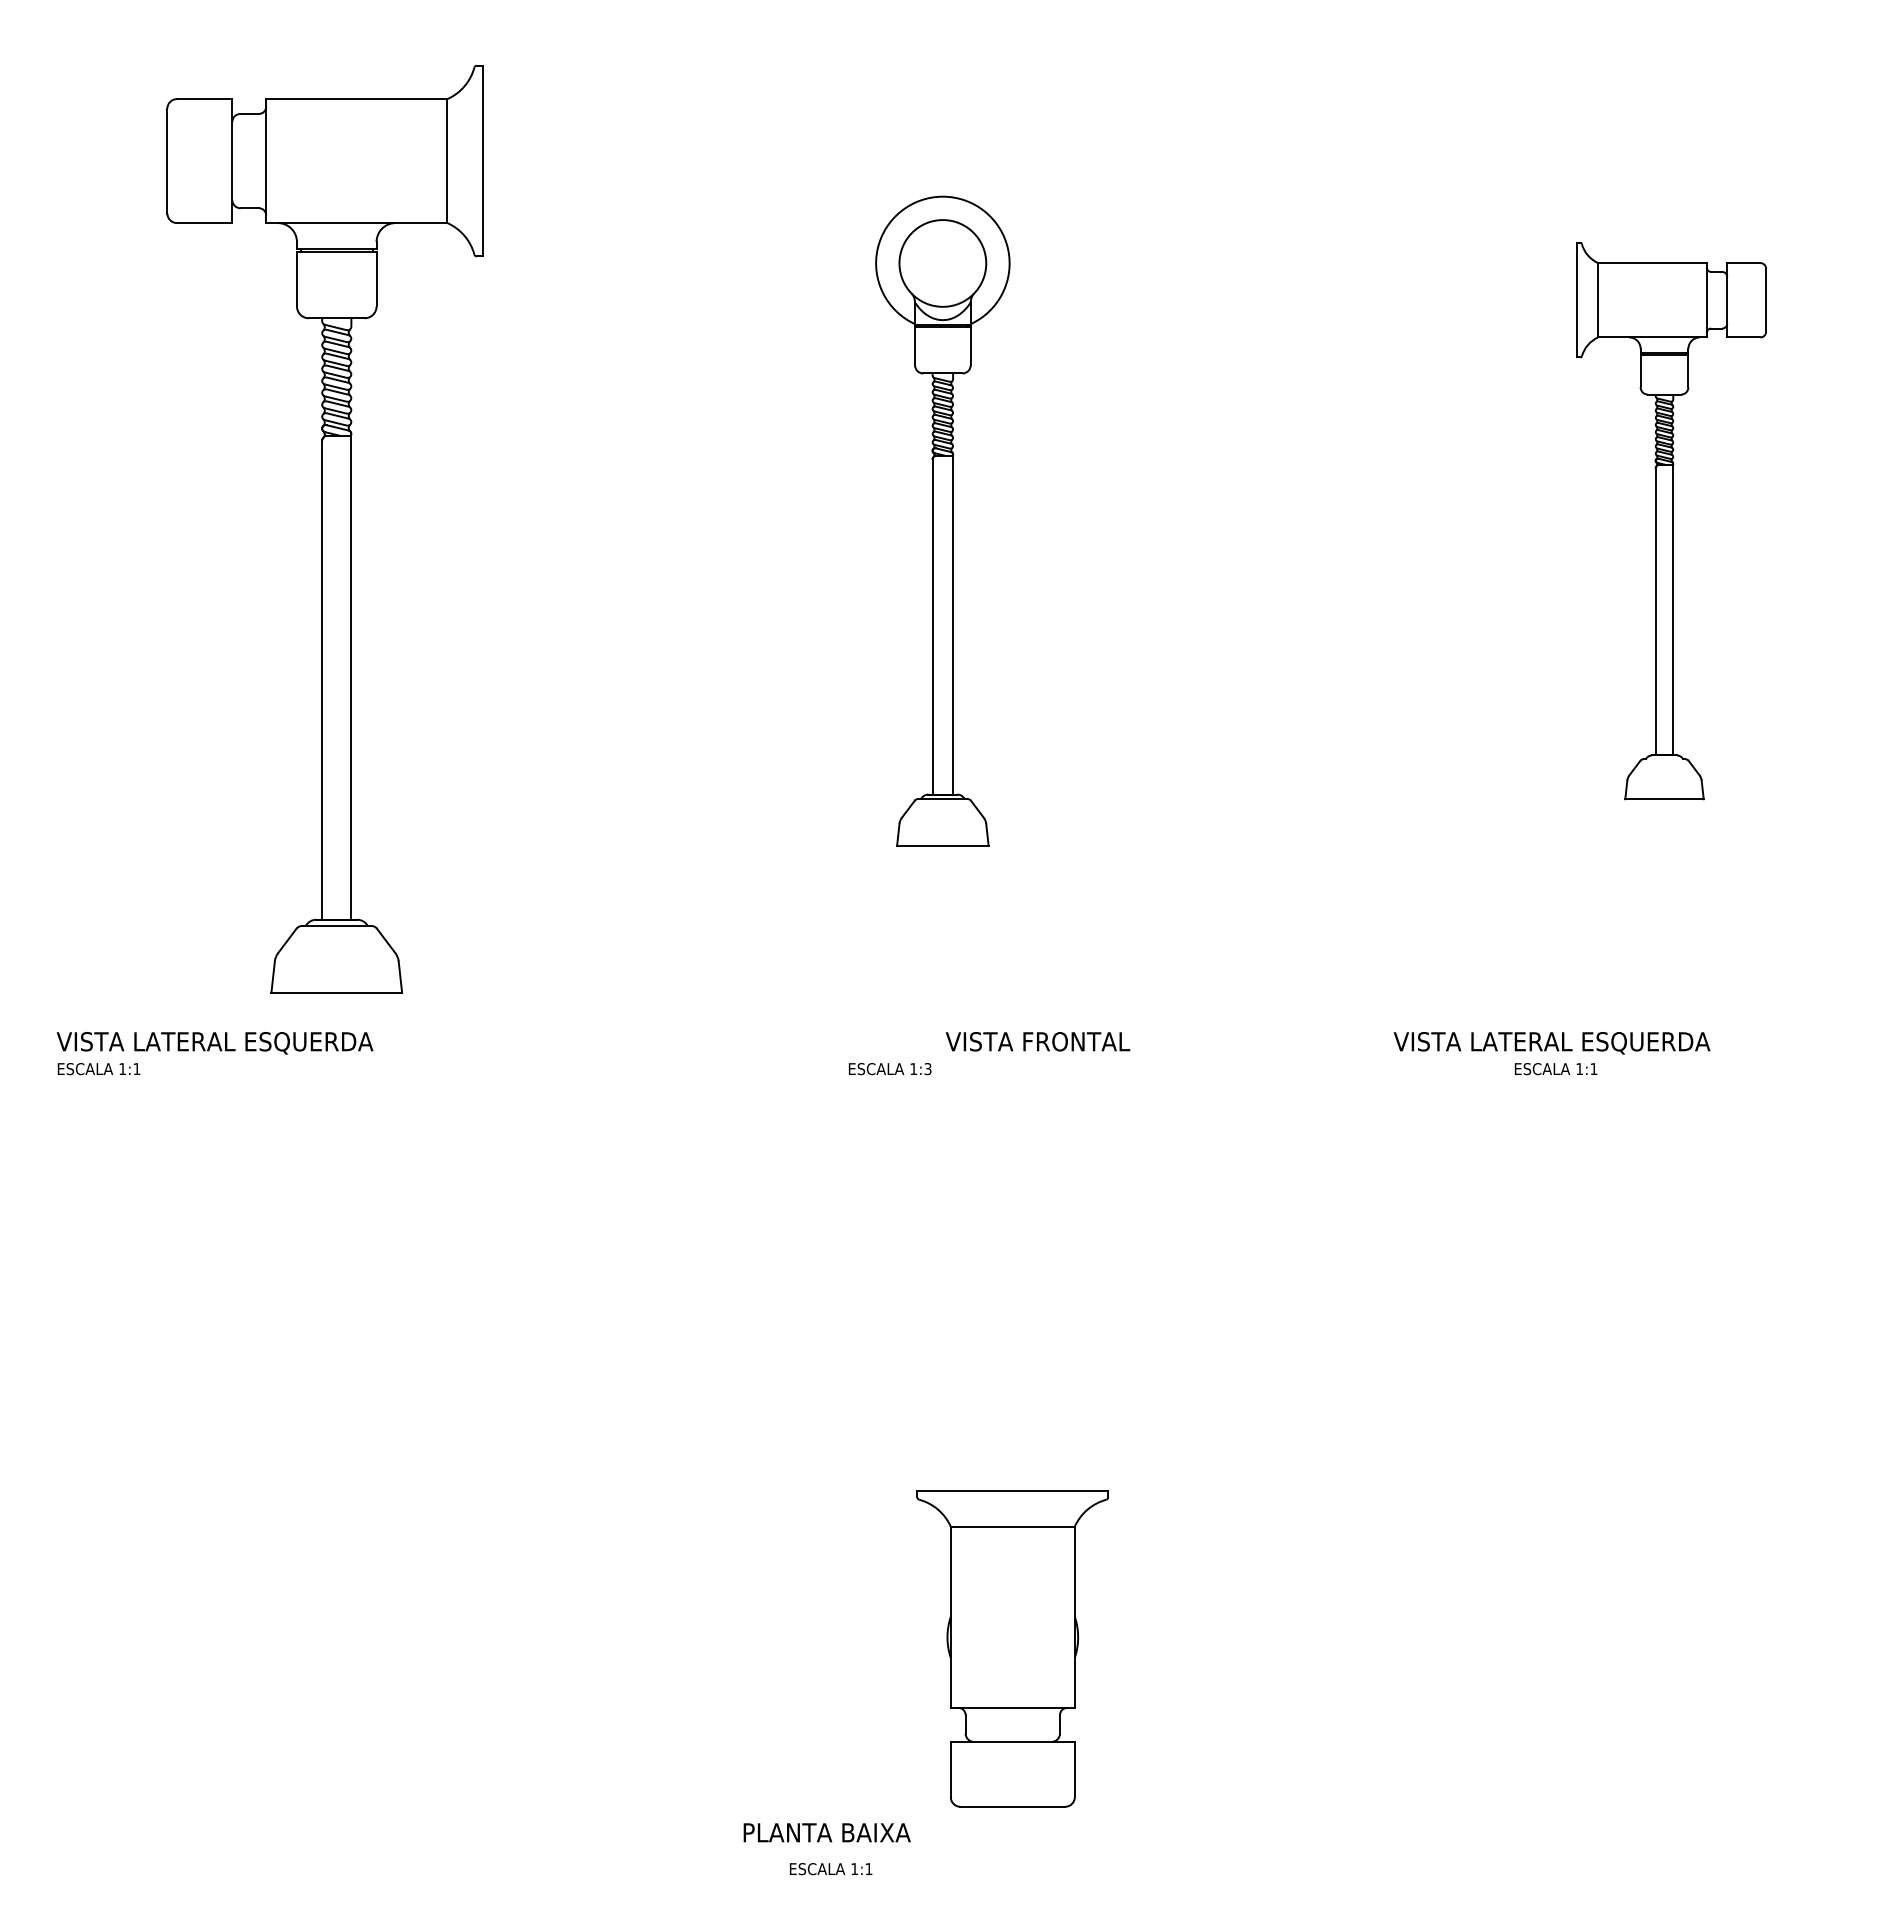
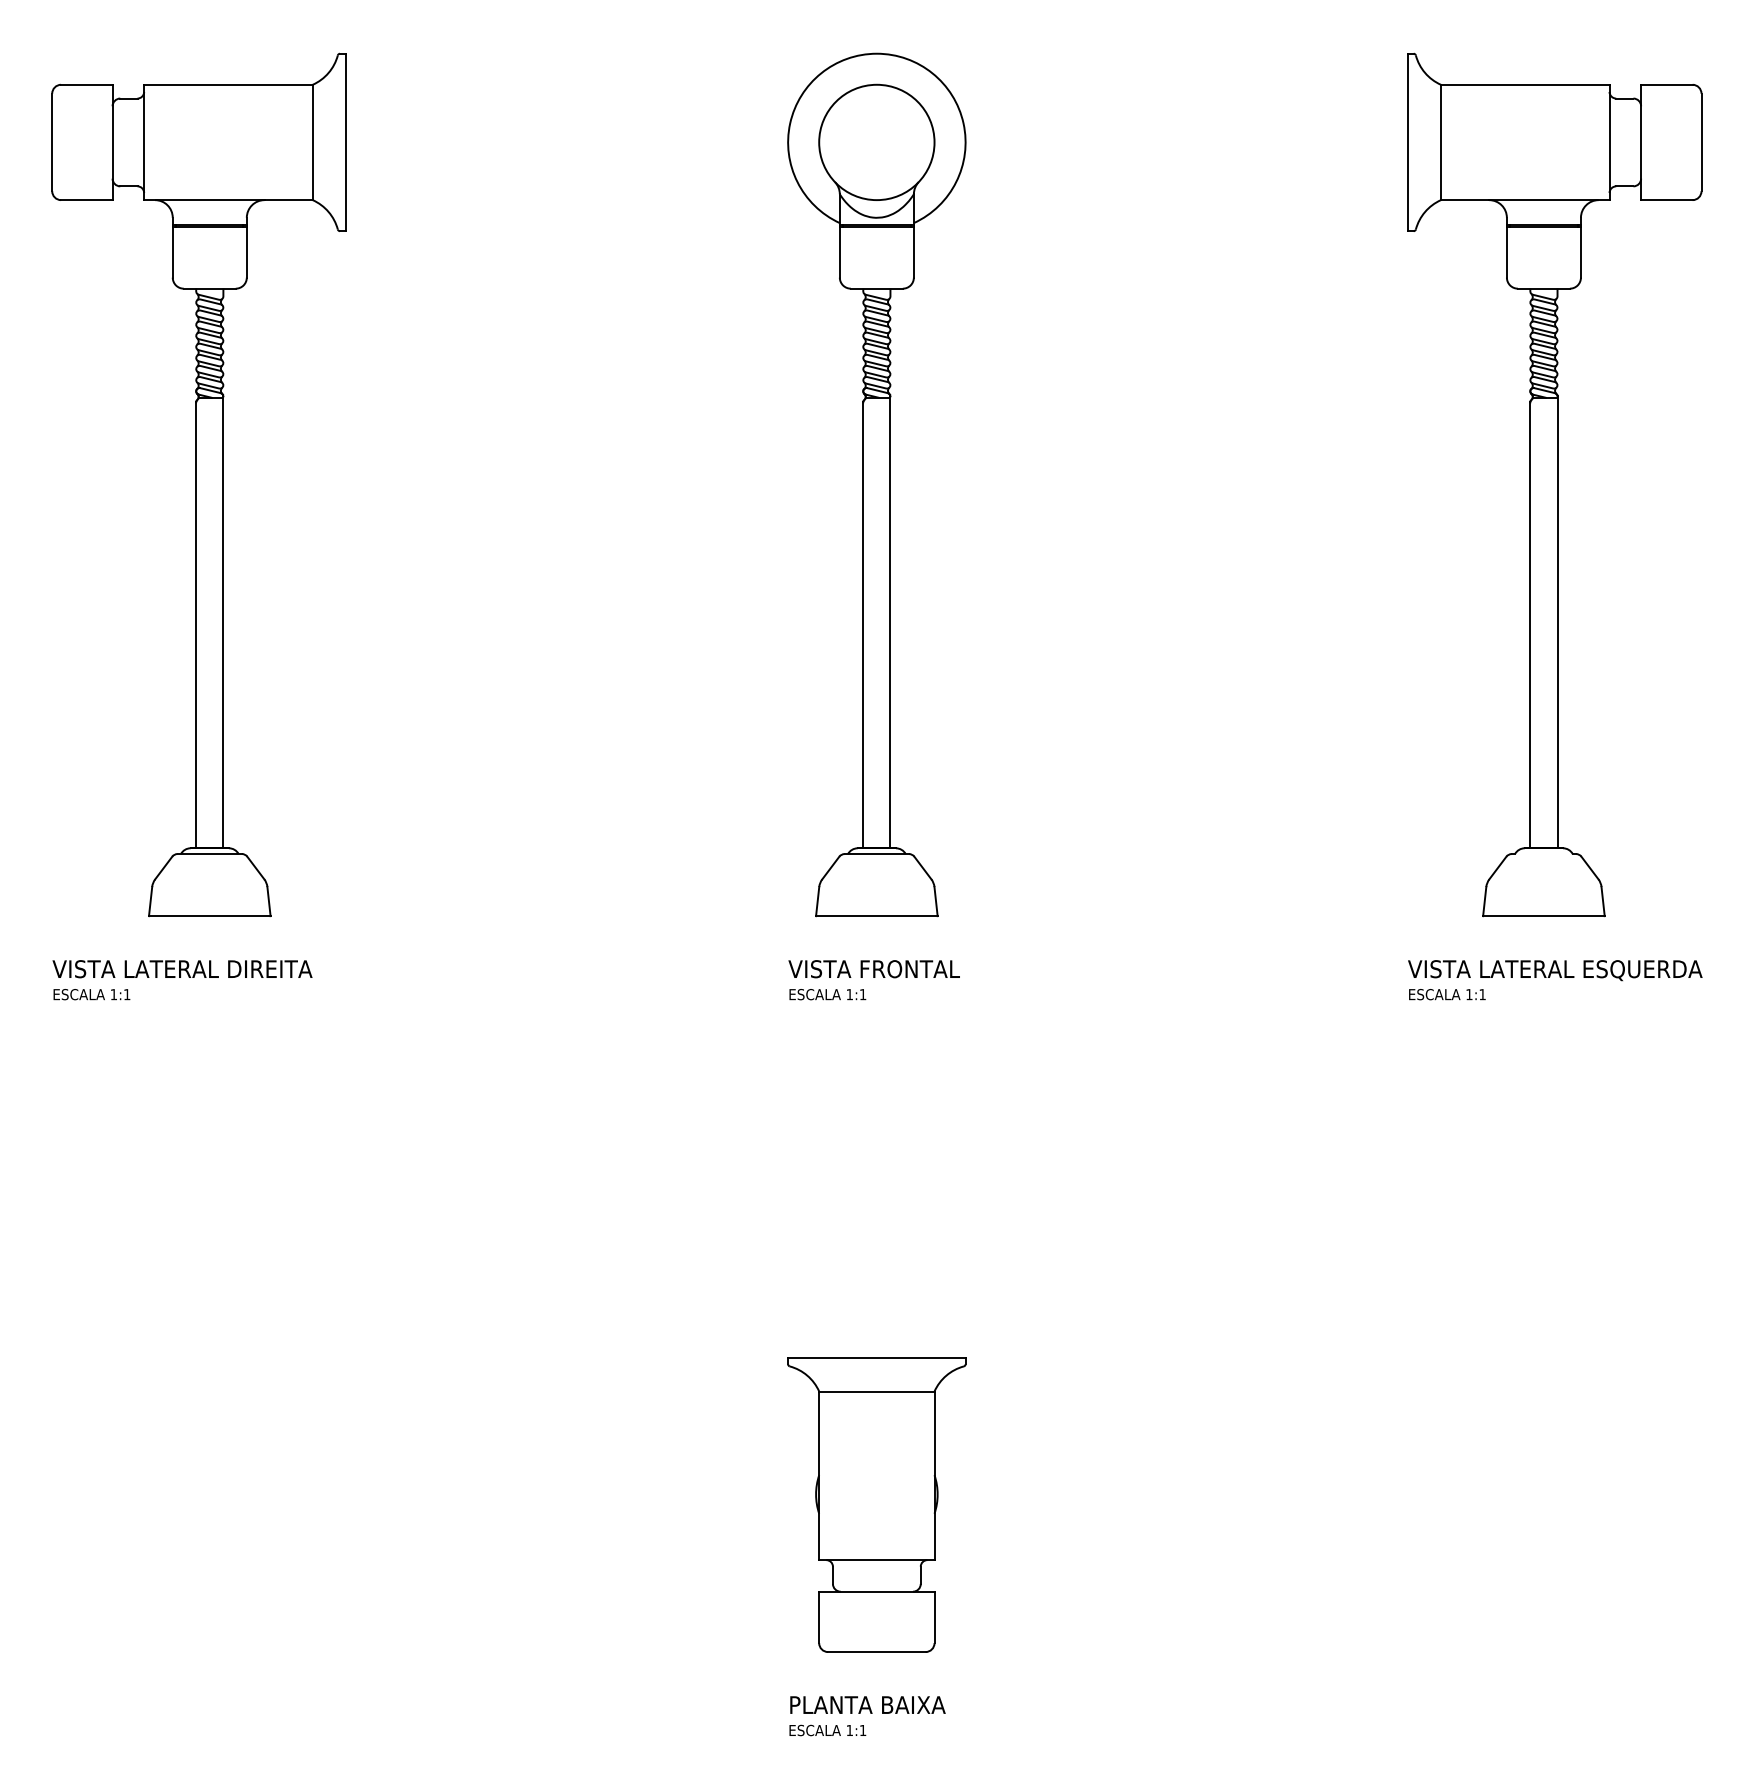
part: (942, 520) -> (876, 484), size x1.43
part: (1671, 520) -> (1554, 484), size x1.67
part: (324, 528) -> (198, 484), moved
text: (1037, 1041) -> (873, 968), moved
text: (310, 1043) -> (288, 970), VISTA LATERAL ESQUERDA -> VISTA LATERAL DIREITA
text: (1551, 1043) -> (1554, 970), moved
text: (927, 1069) -> (862, 995), 1:3 -> 1:1
part: (1012, 1648) -> (876, 1504), moved
text: (826, 1832) -> (867, 1704), moved
text: (831, 1869) -> (828, 1730), moved

